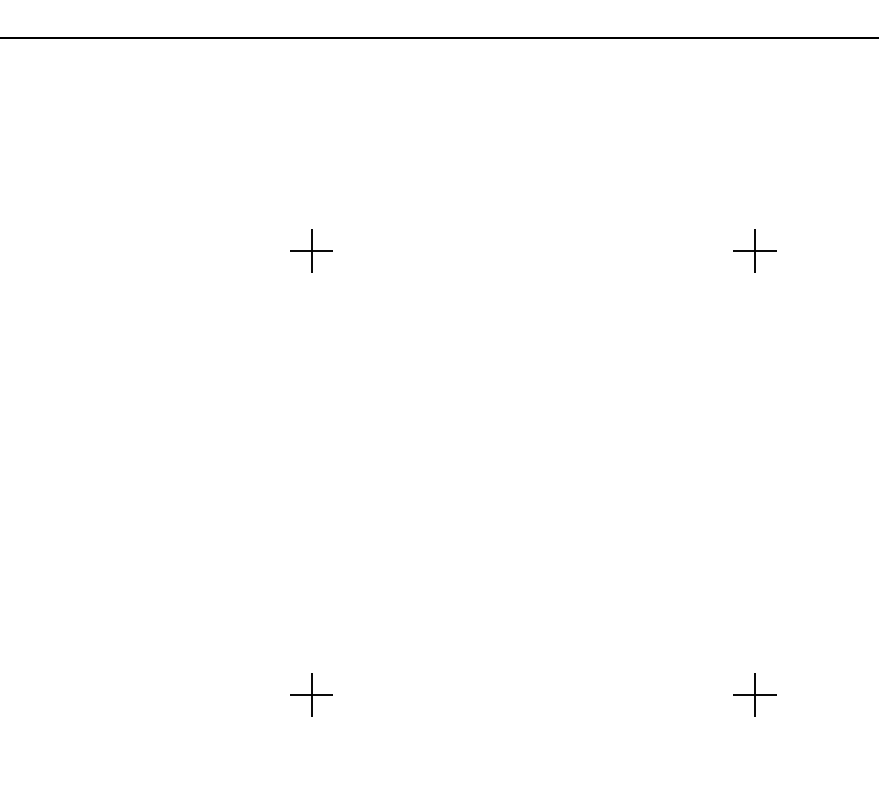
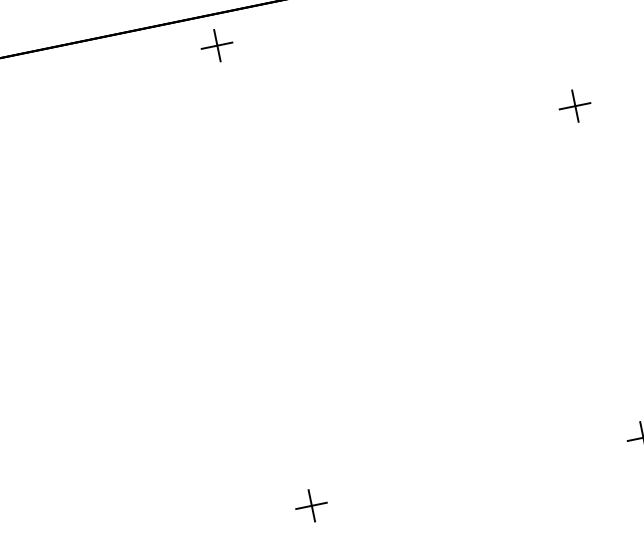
part: (311, 250) -> (217, 45), moved

